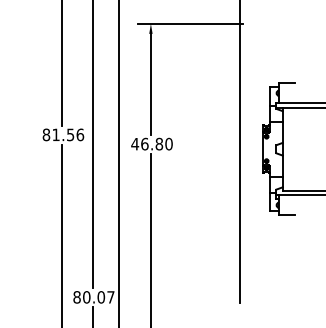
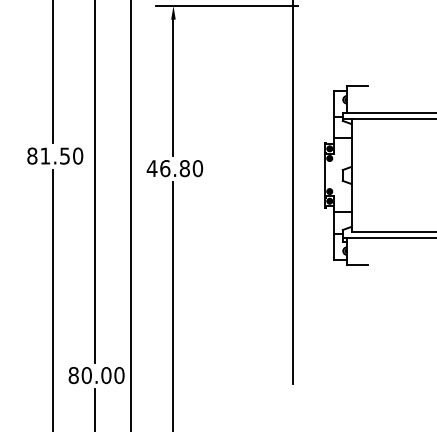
text: (80, 134) -> (78, 155), 81.56 -> 81.50
text: (110, 297) -> (118, 375), 80.07 -> 80.00

